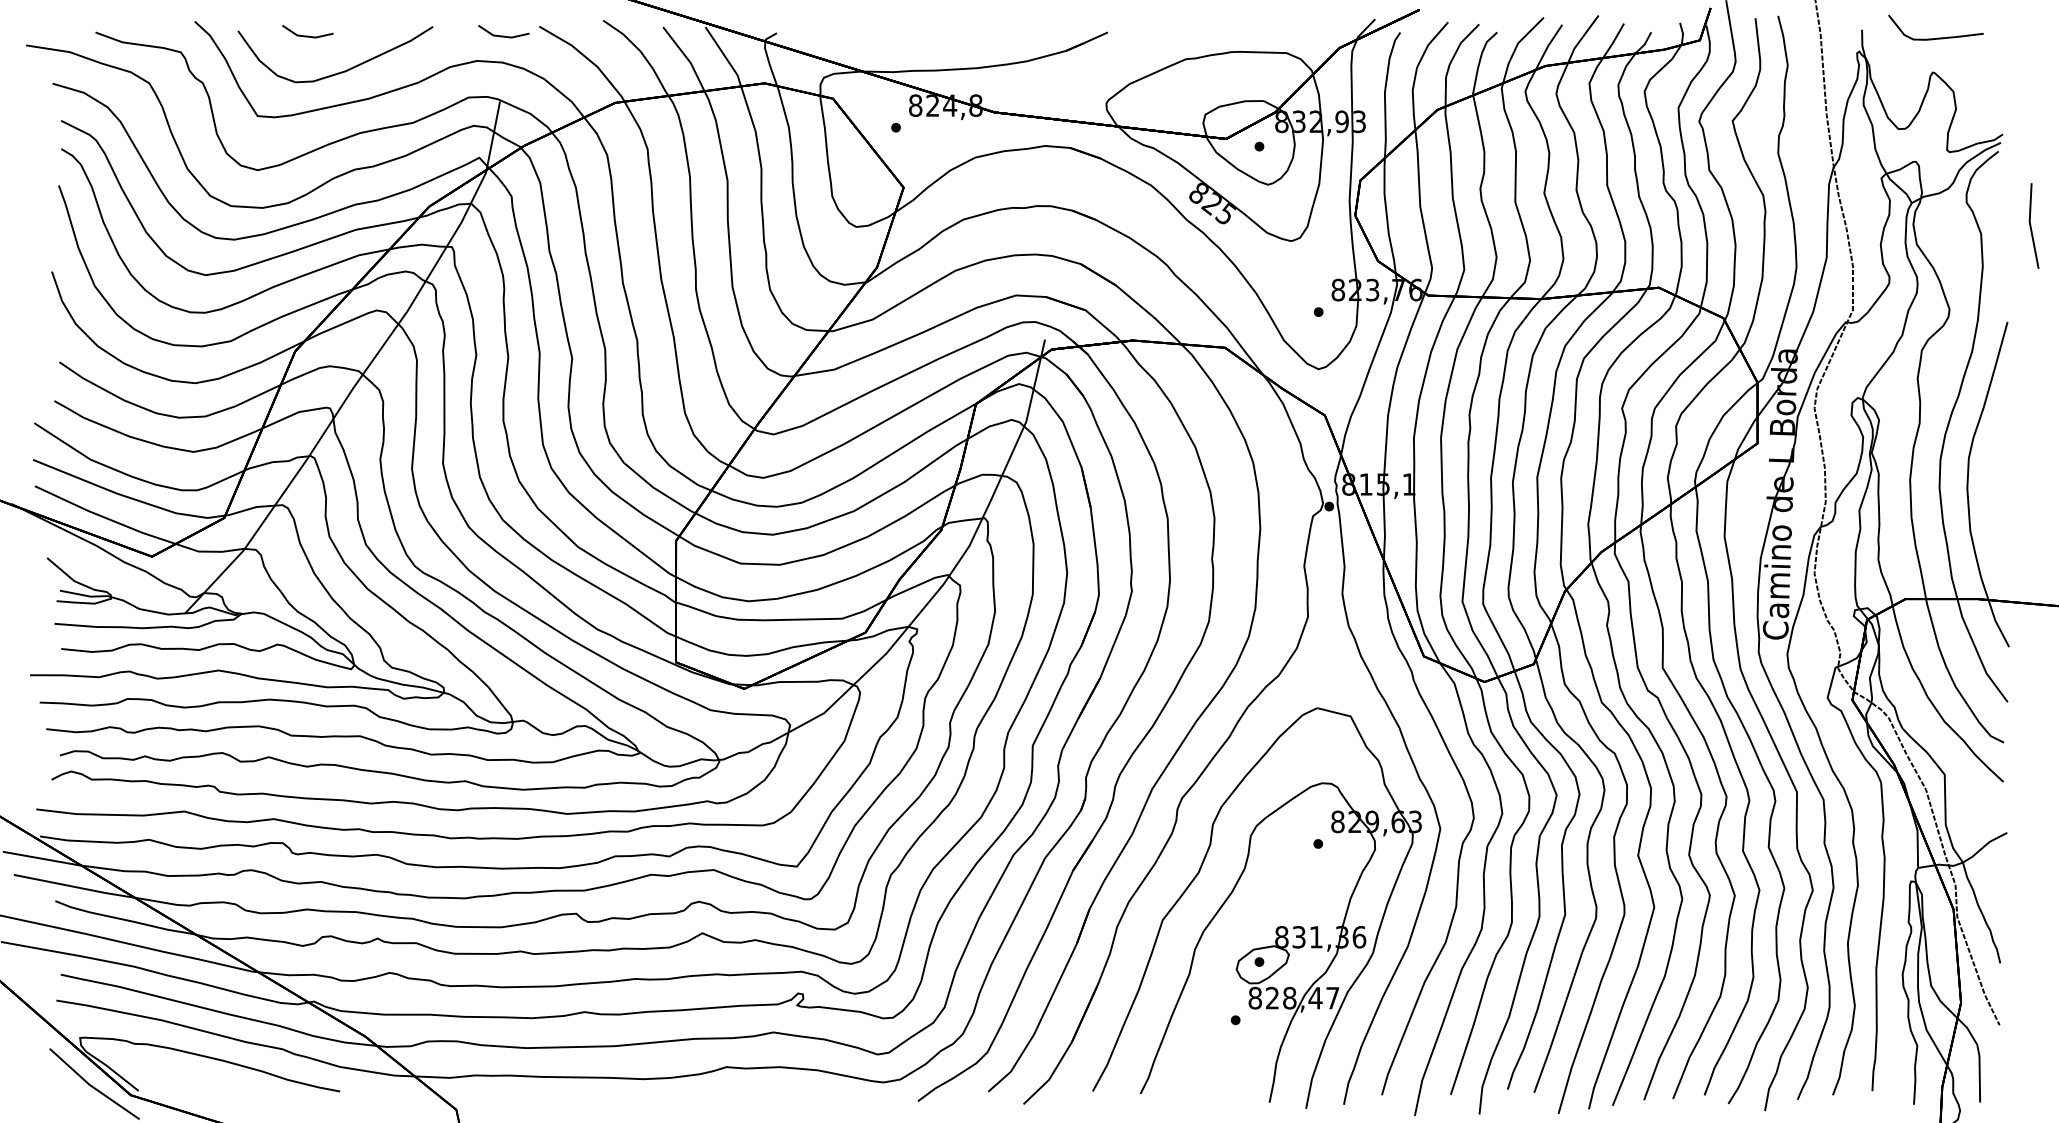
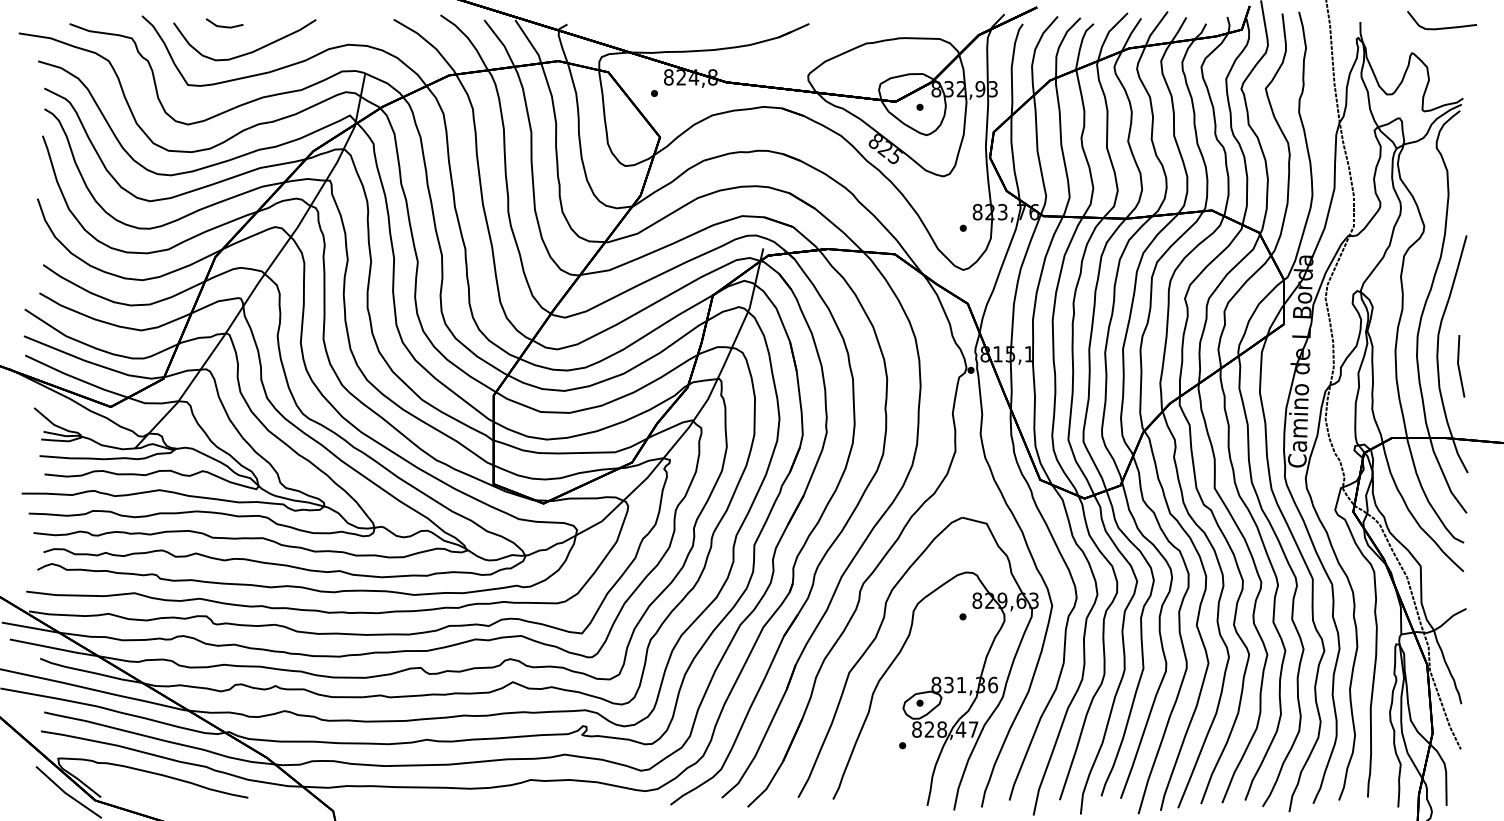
line: (503, 35) -> (367, 26), removed
curve: (1937, 37) -> (1443, 27), moved
line: (2031, 225) -> (1459, 365), moved

